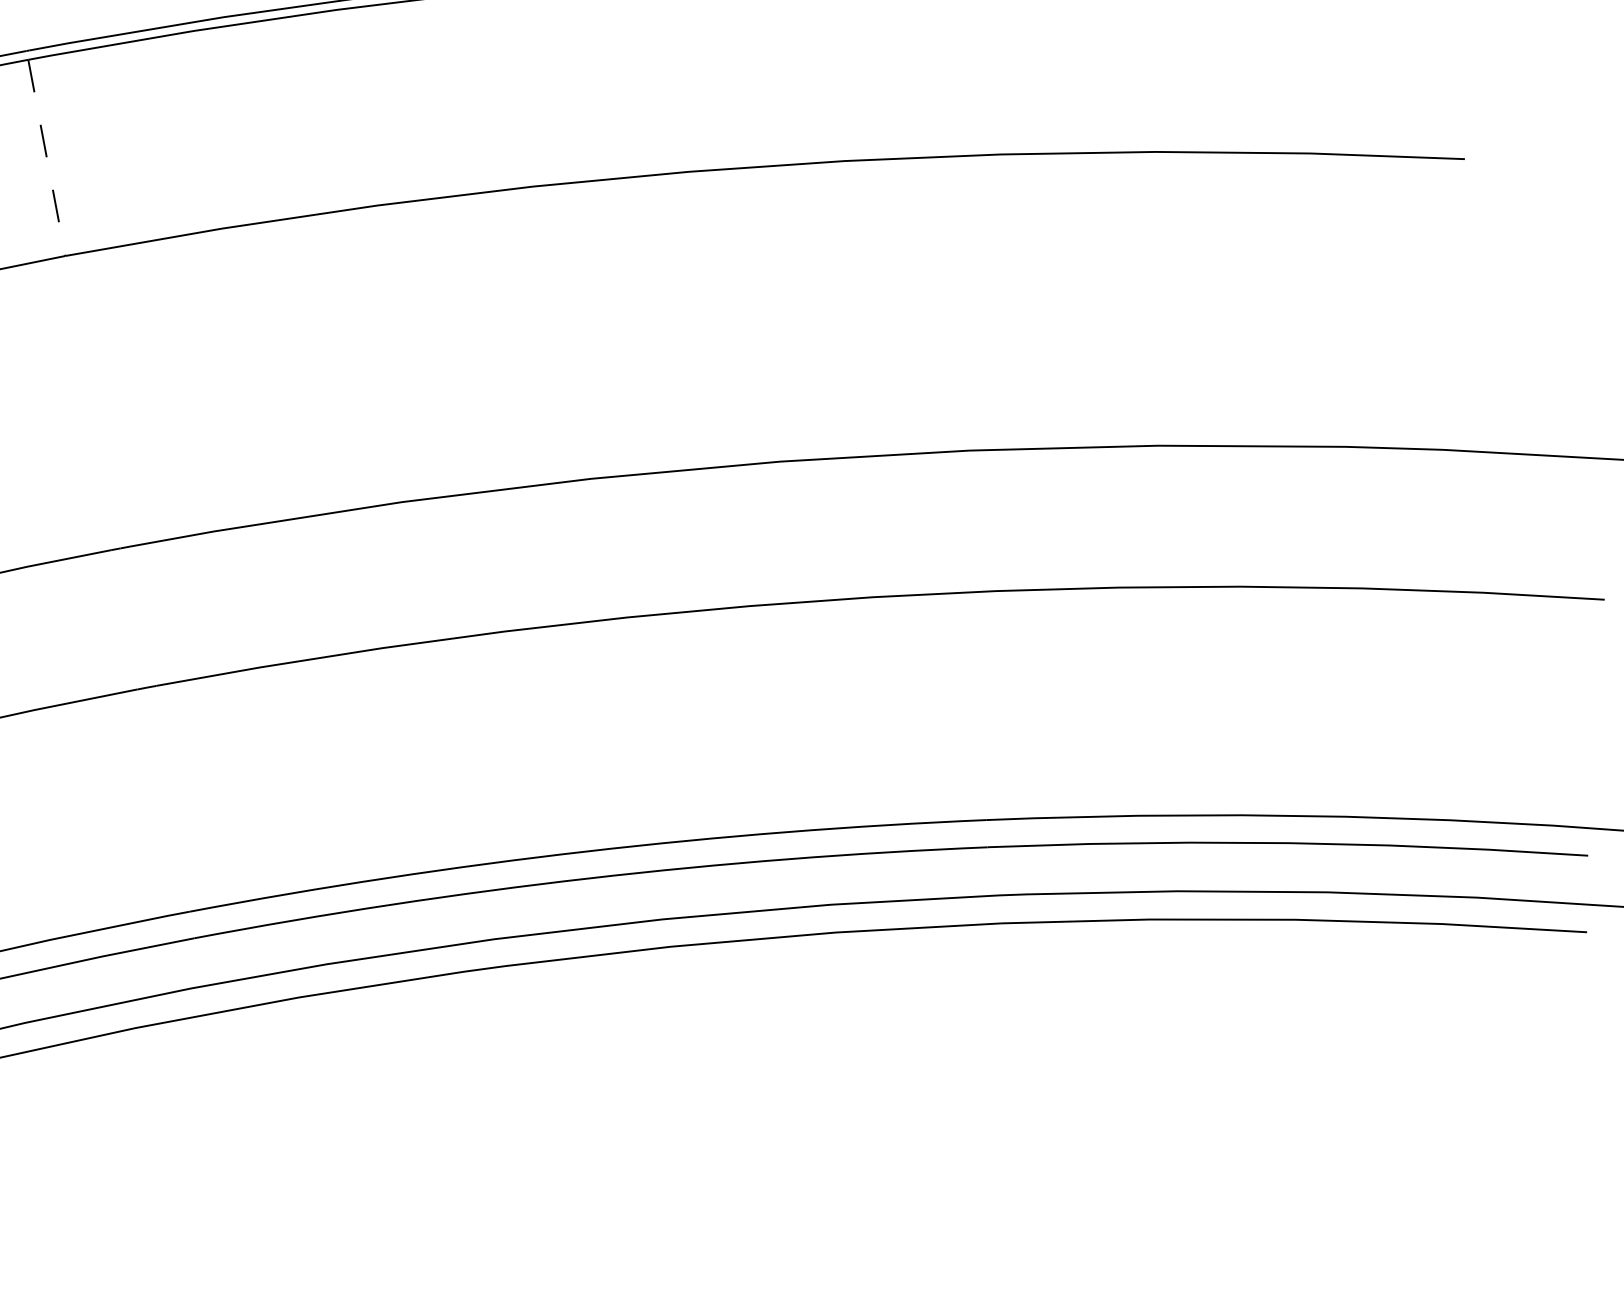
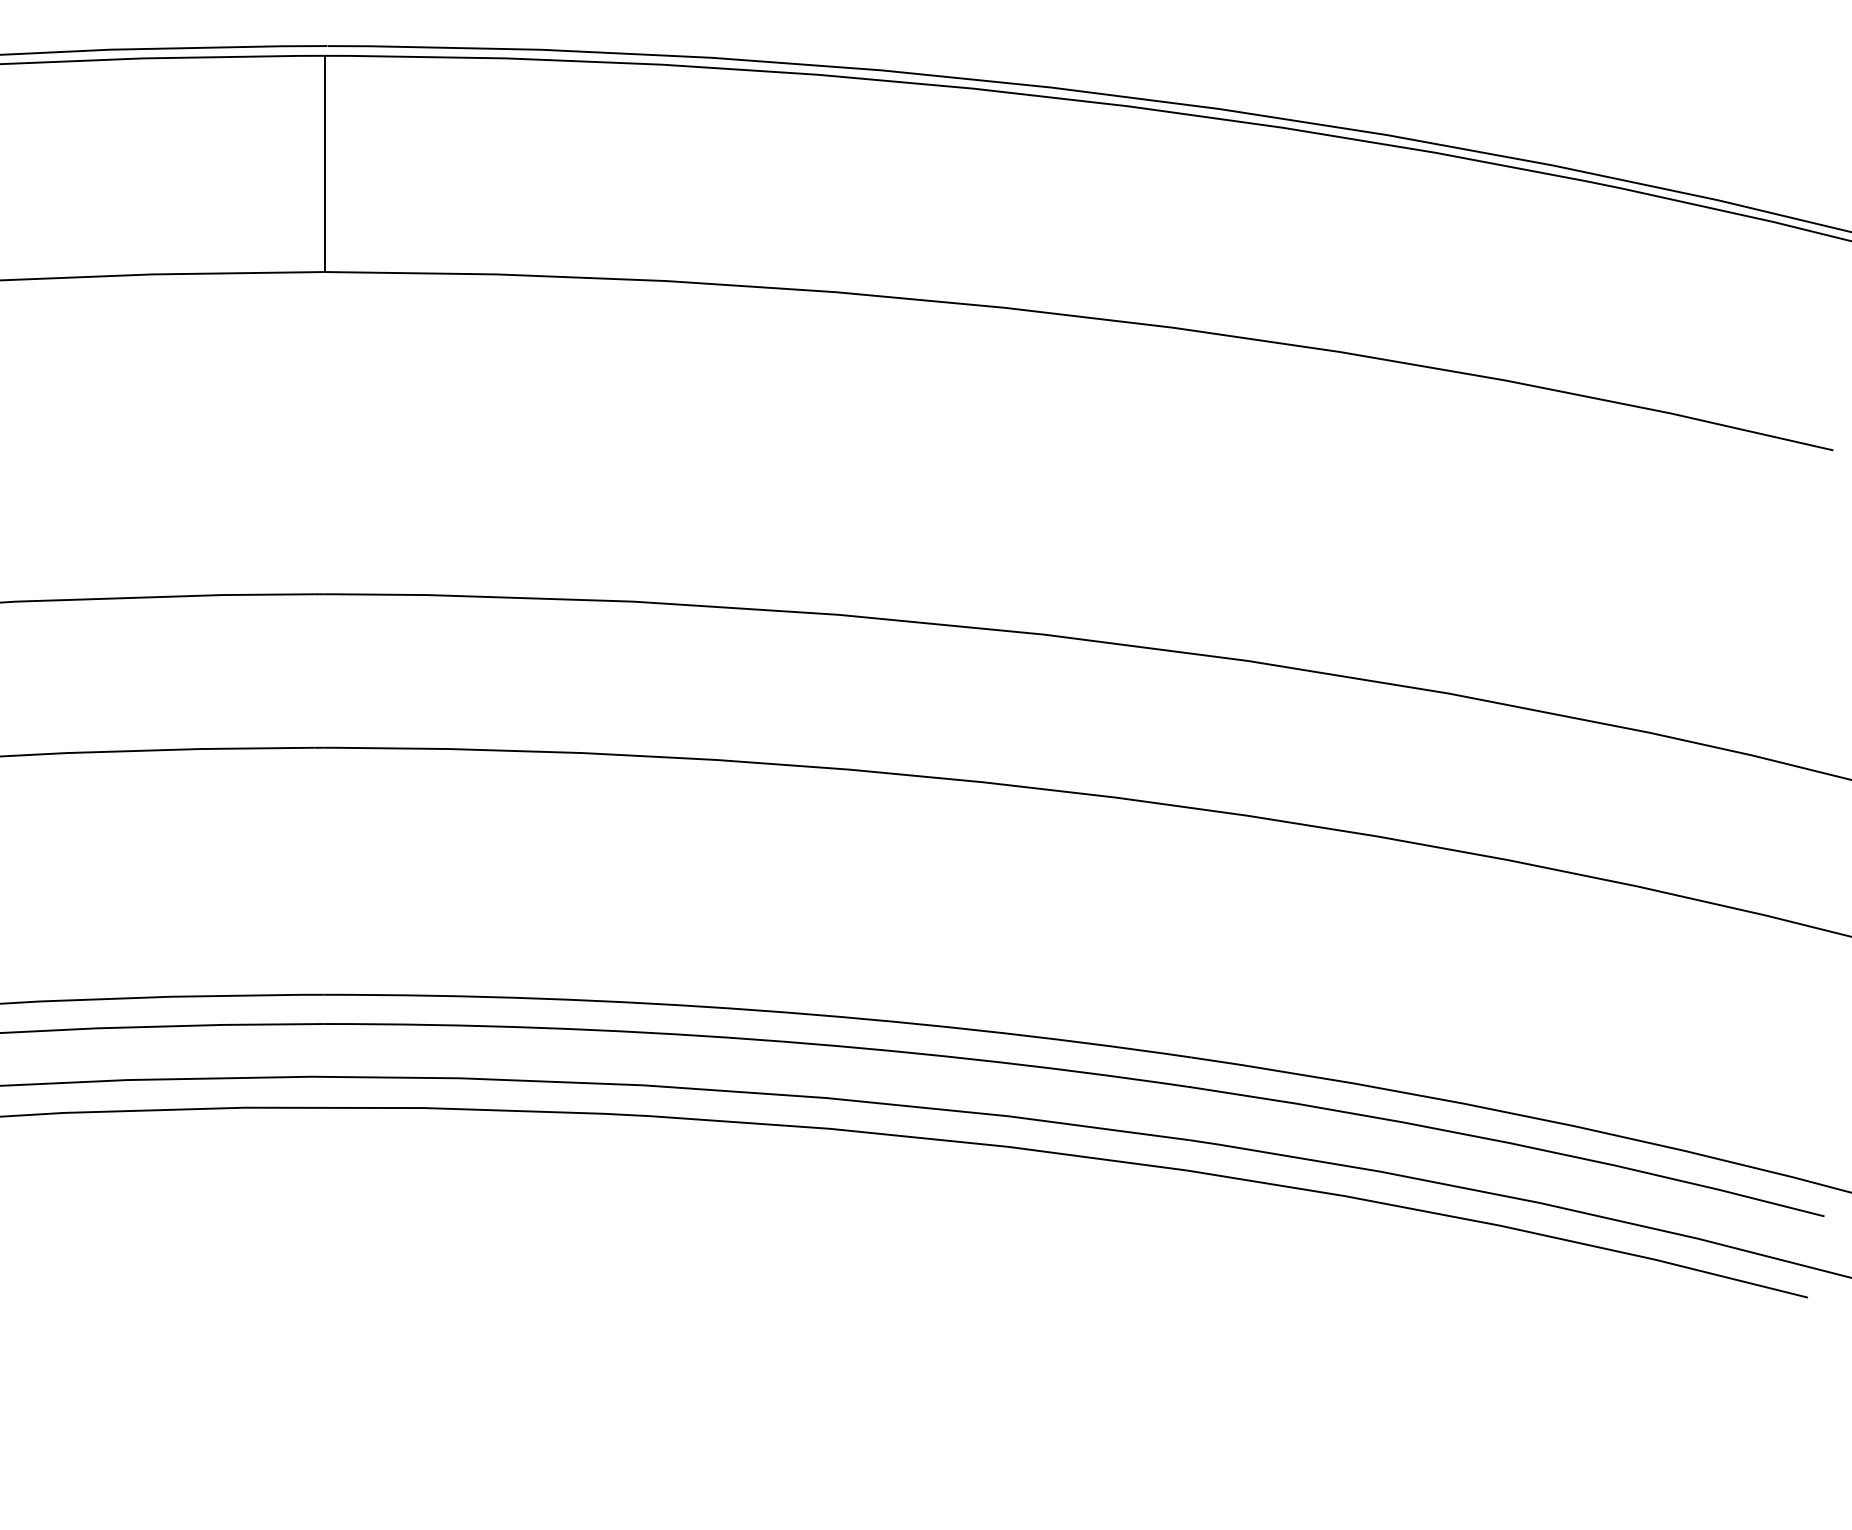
line: (46, 158) -> (324, 164), dashed -> solid

